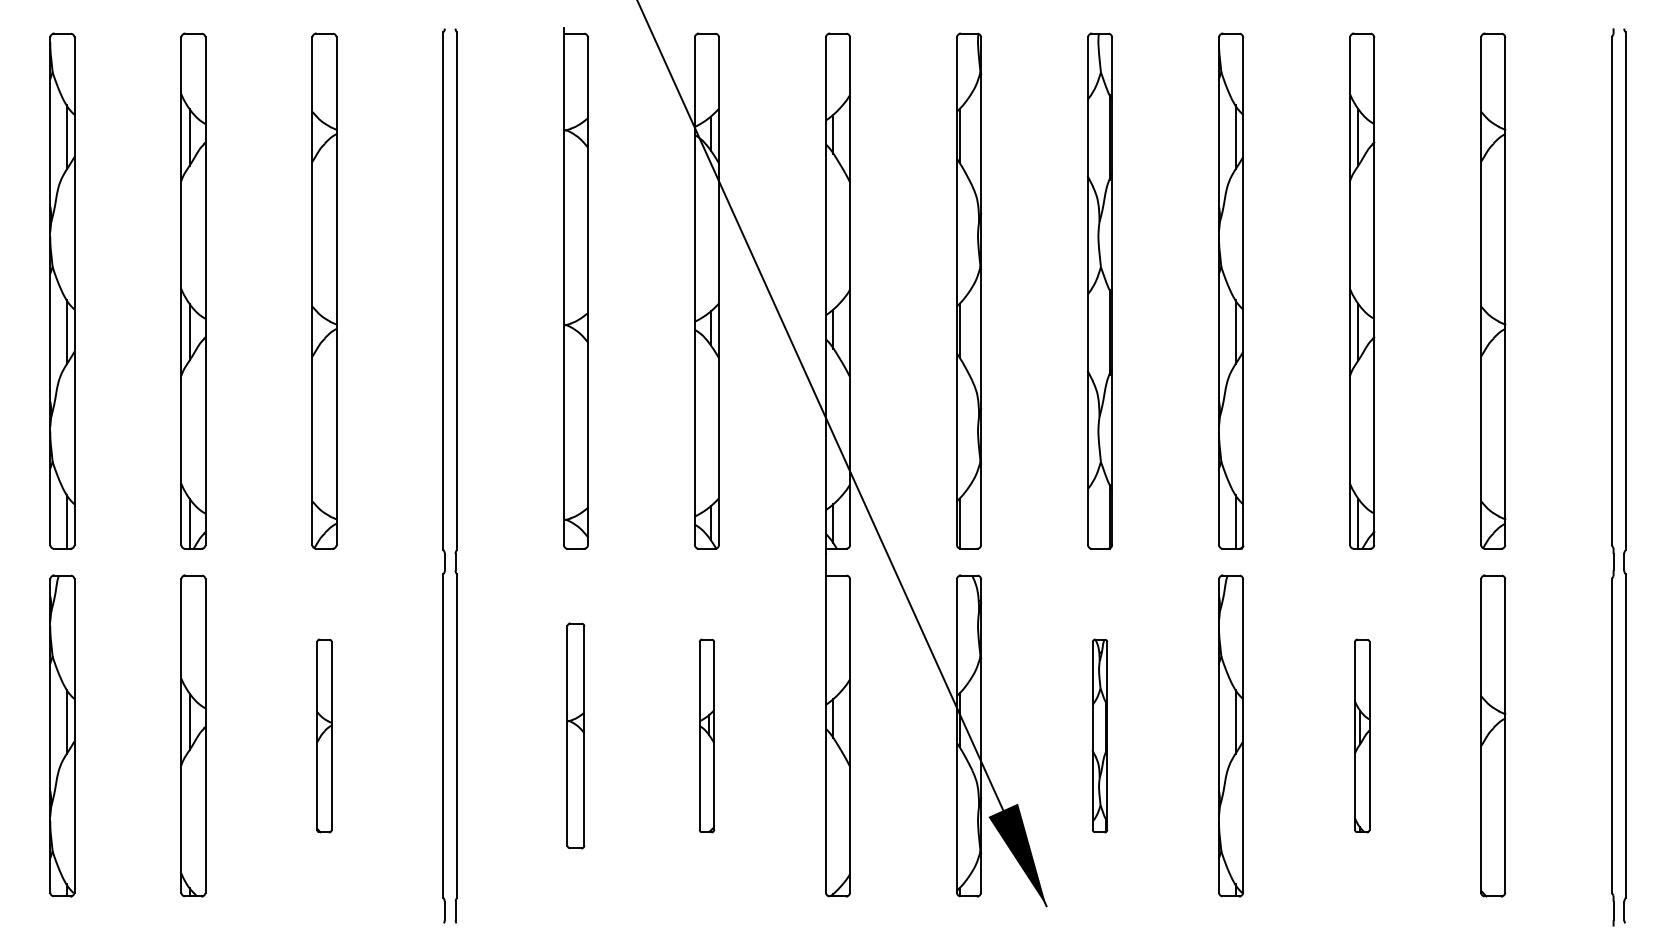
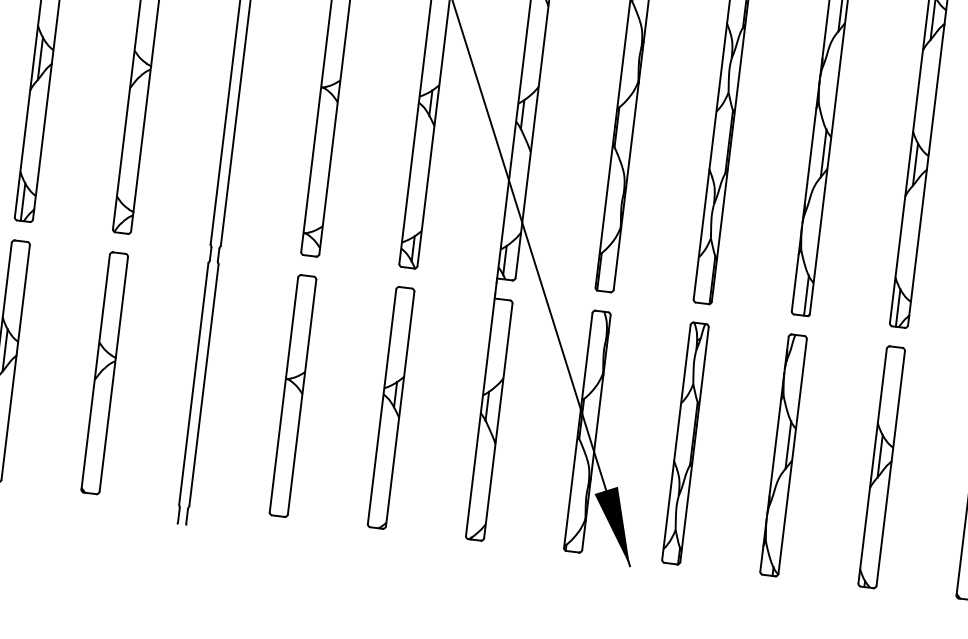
part: (324, 735) -> (104, 372), size x1.67
part: (575, 735) -> (292, 395), size x1.43
part: (706, 735) -> (390, 407), size x1.67
part: (1099, 735) -> (685, 443), size x1.67
part: (1362, 735) -> (882, 466), size x1.67

